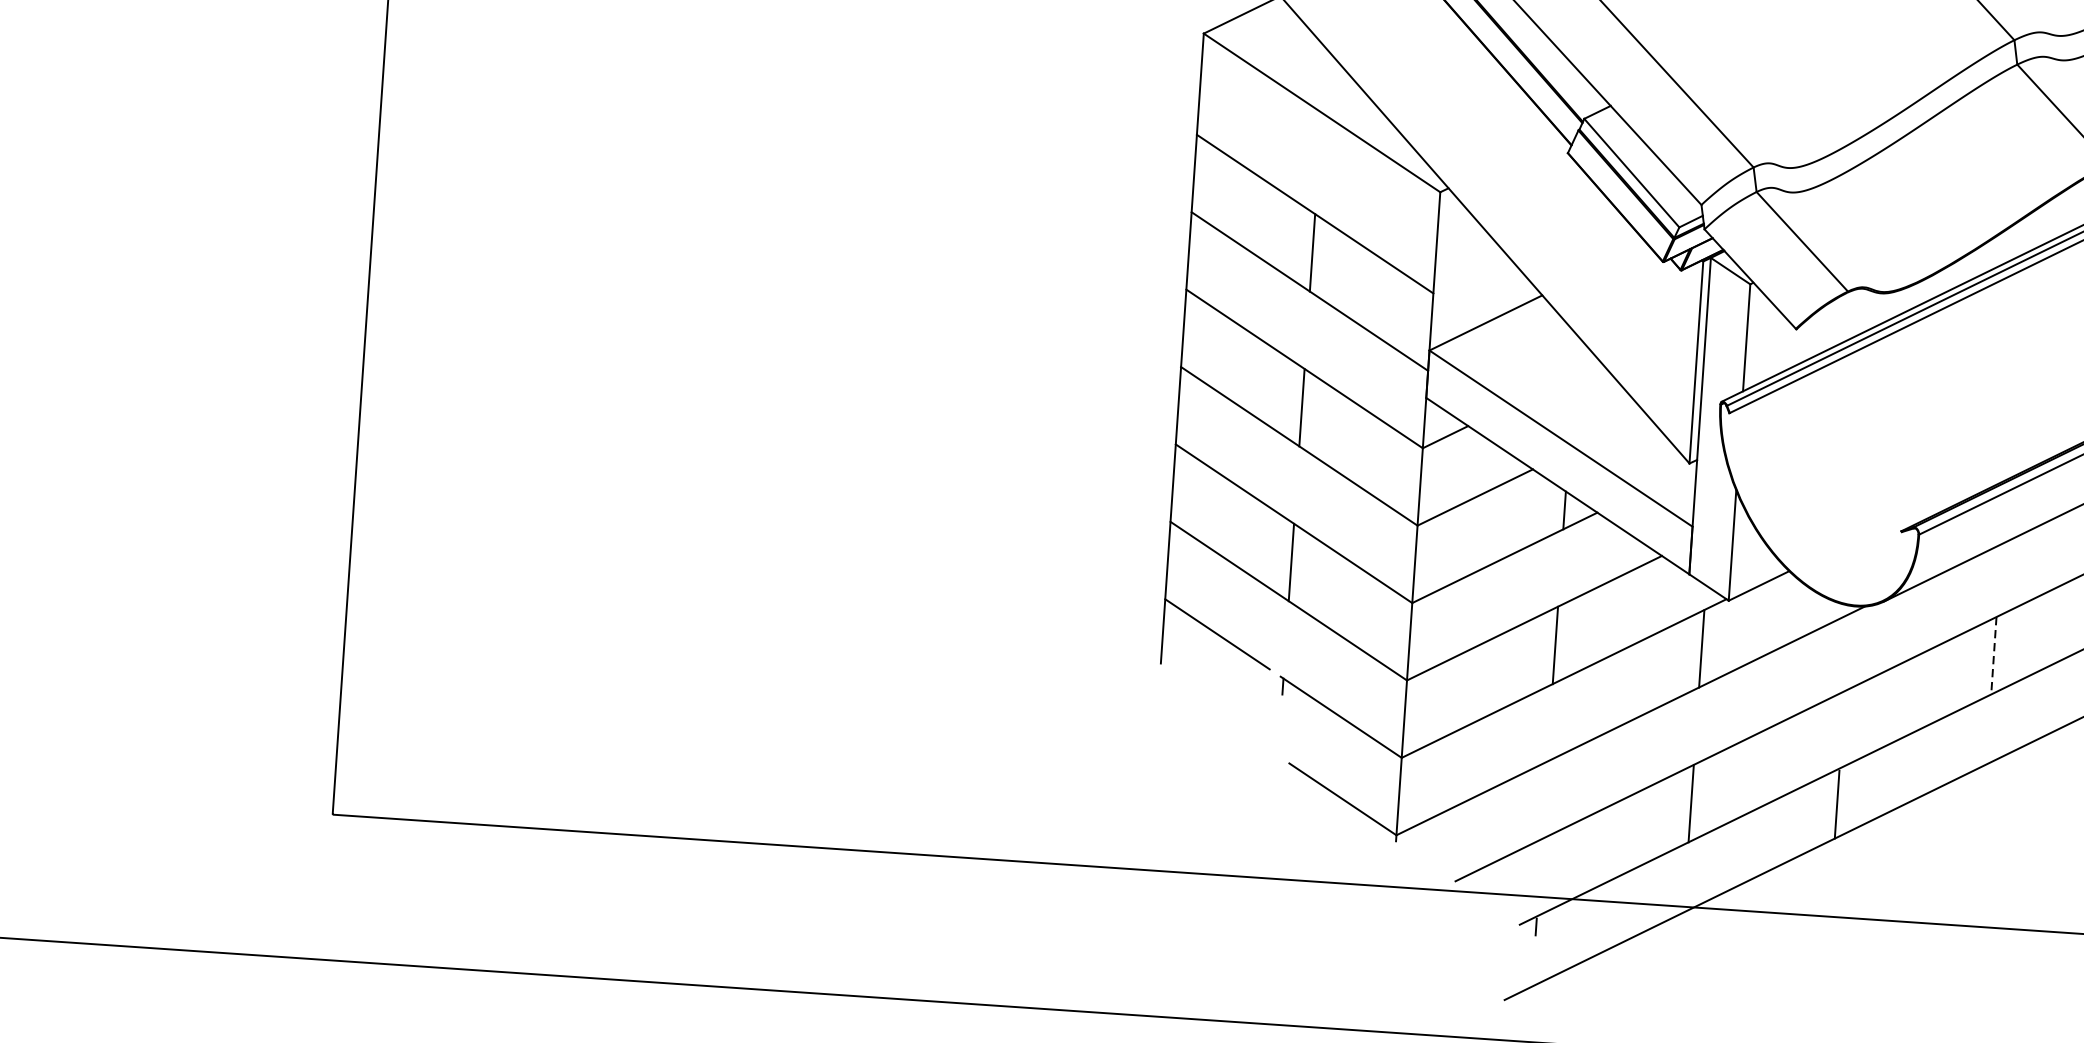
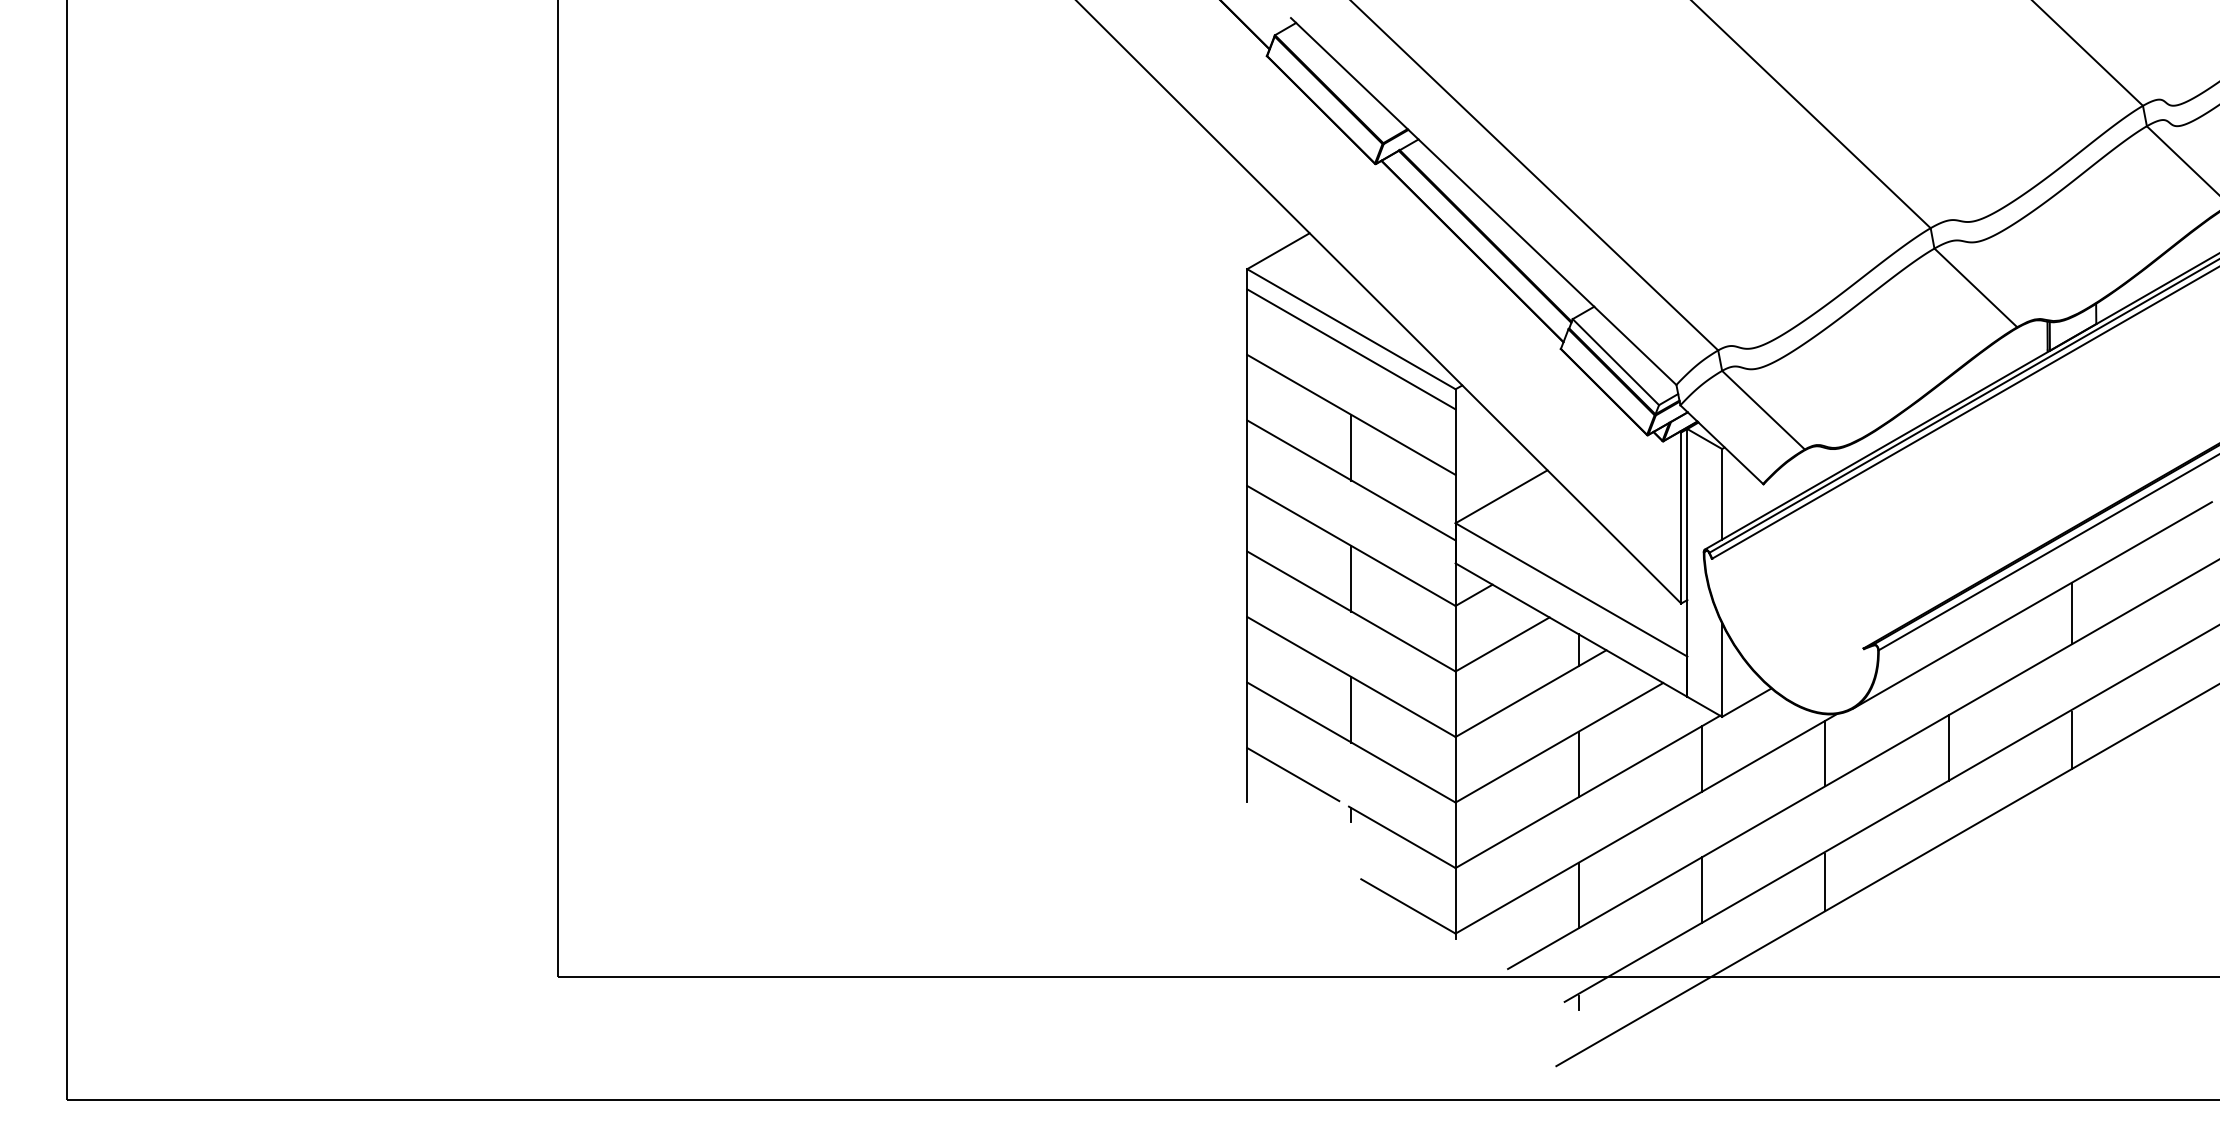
line: (1320, 136) -> (1351, 349), added
line: (1847, 652) -> (1825, 753), added
line: (1993, 656) -> (1948, 748), dashed -> solid
line: (1544, 800) -> (1578, 895), added

